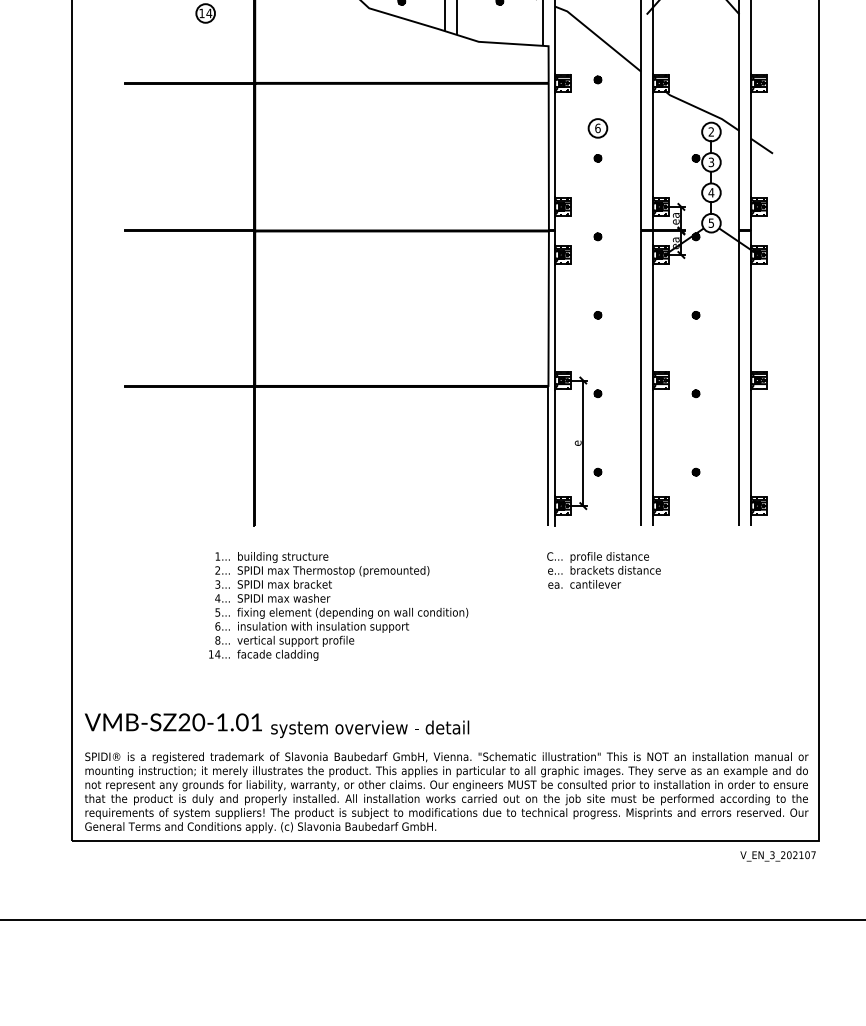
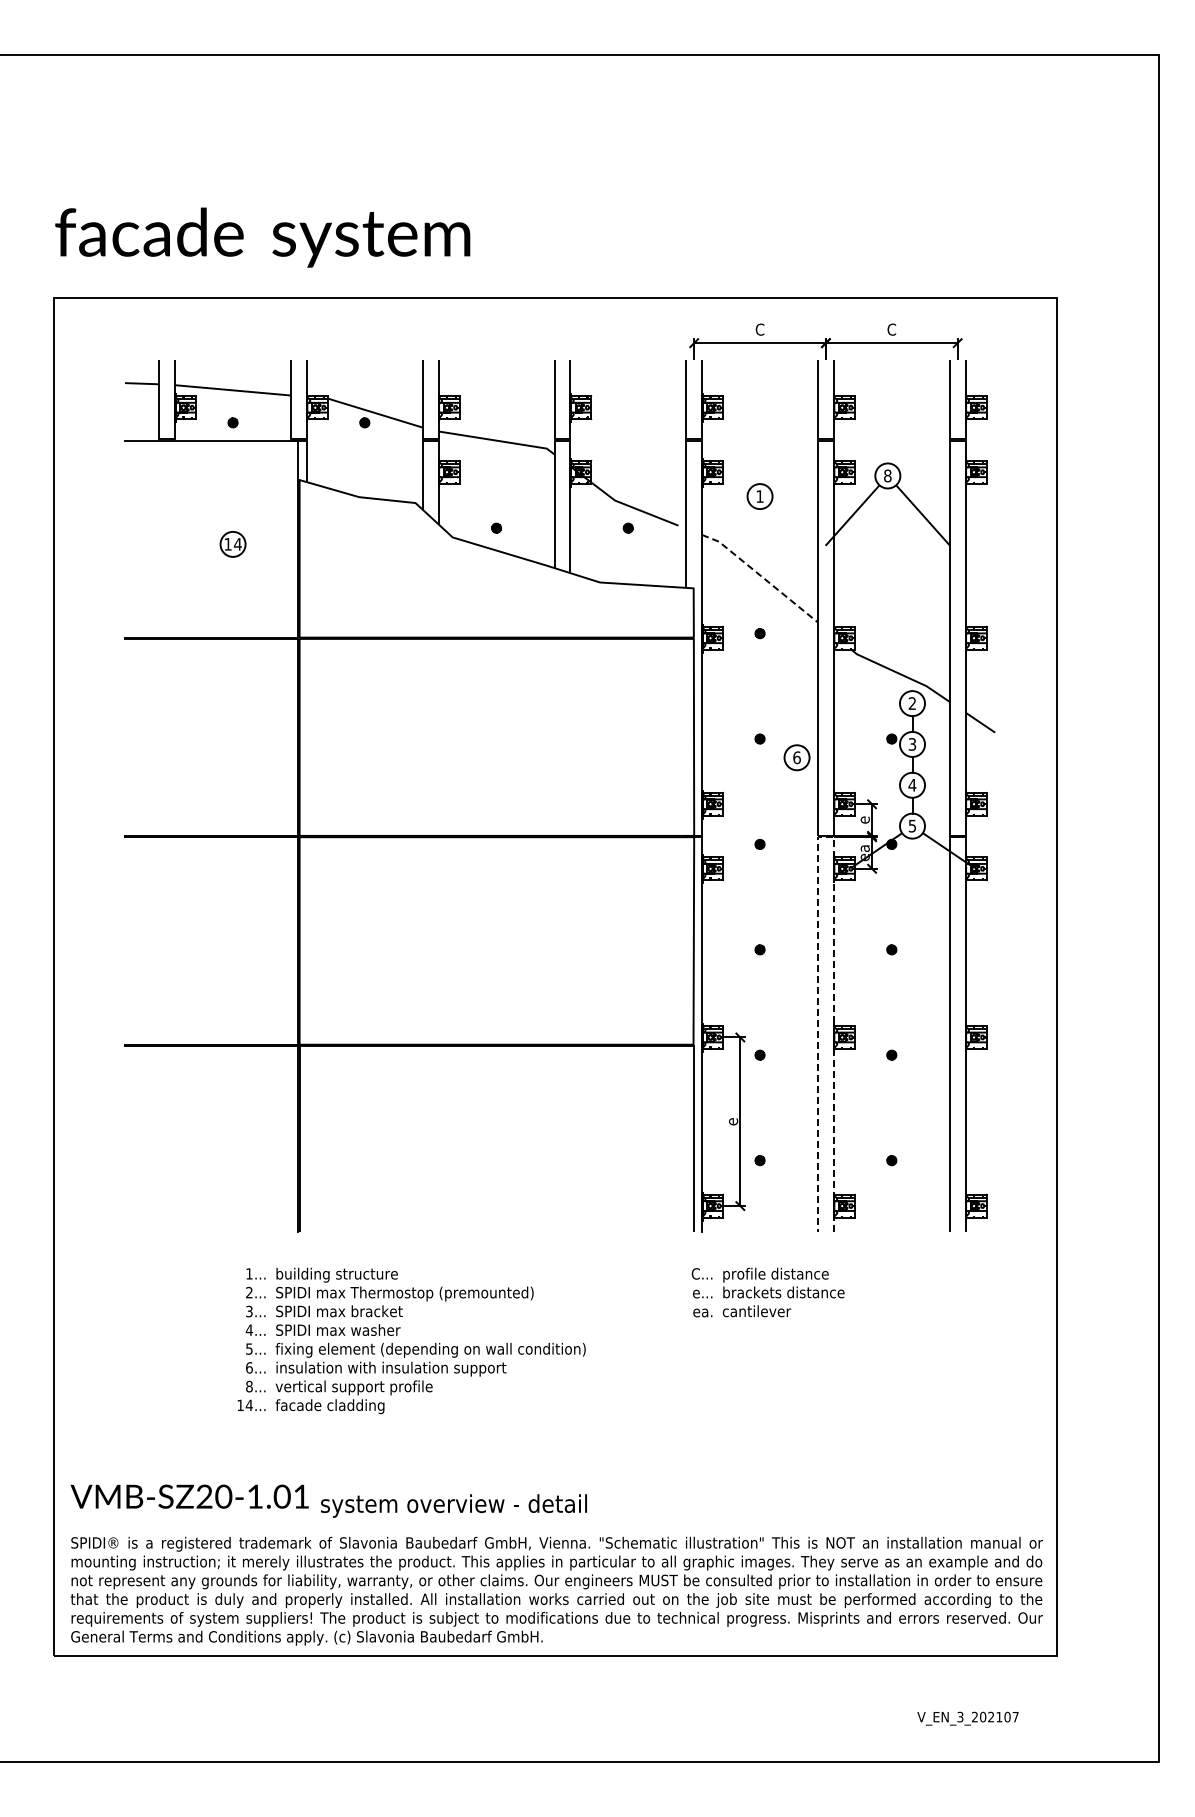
line: (599, 37) -> (761, 576), solid -> dashed
part: (597, 128) -> (796, 757), moved
text: (675, 219) -> (864, 820), ea -> e
line: (646, 231) -> (825, 837), solid -> dashed
text: (777, 856) -> (967, 1718), moved

